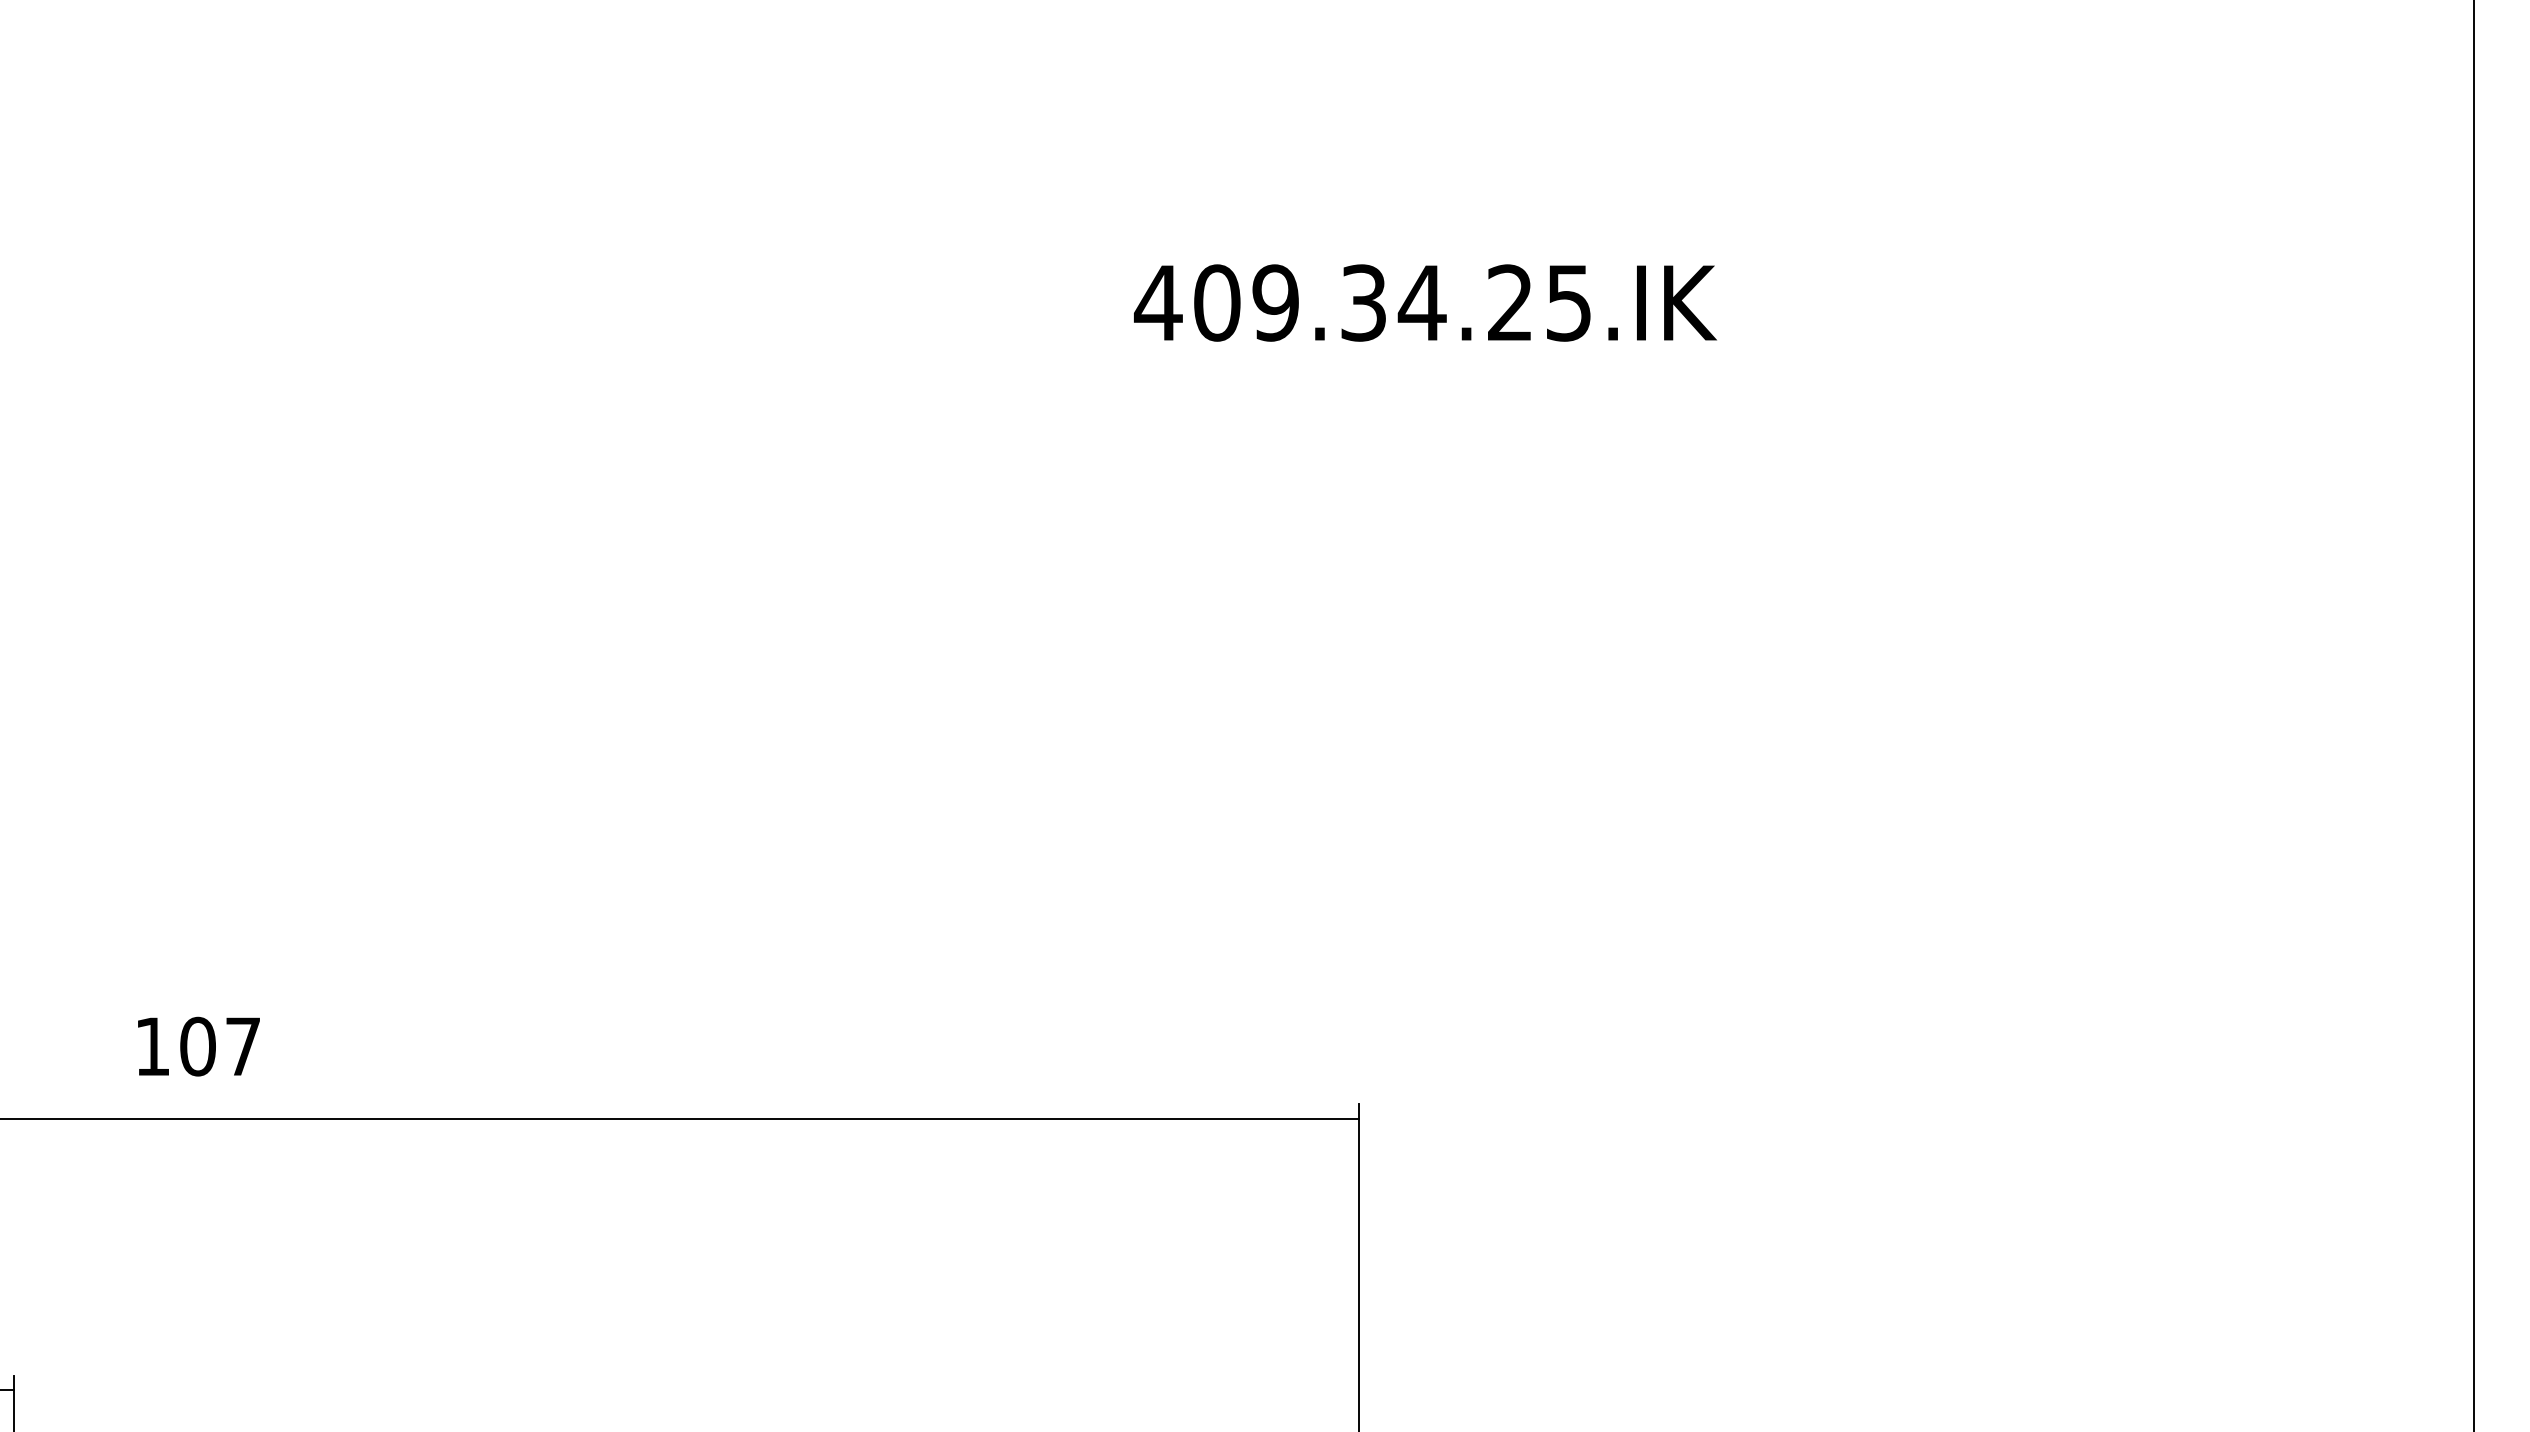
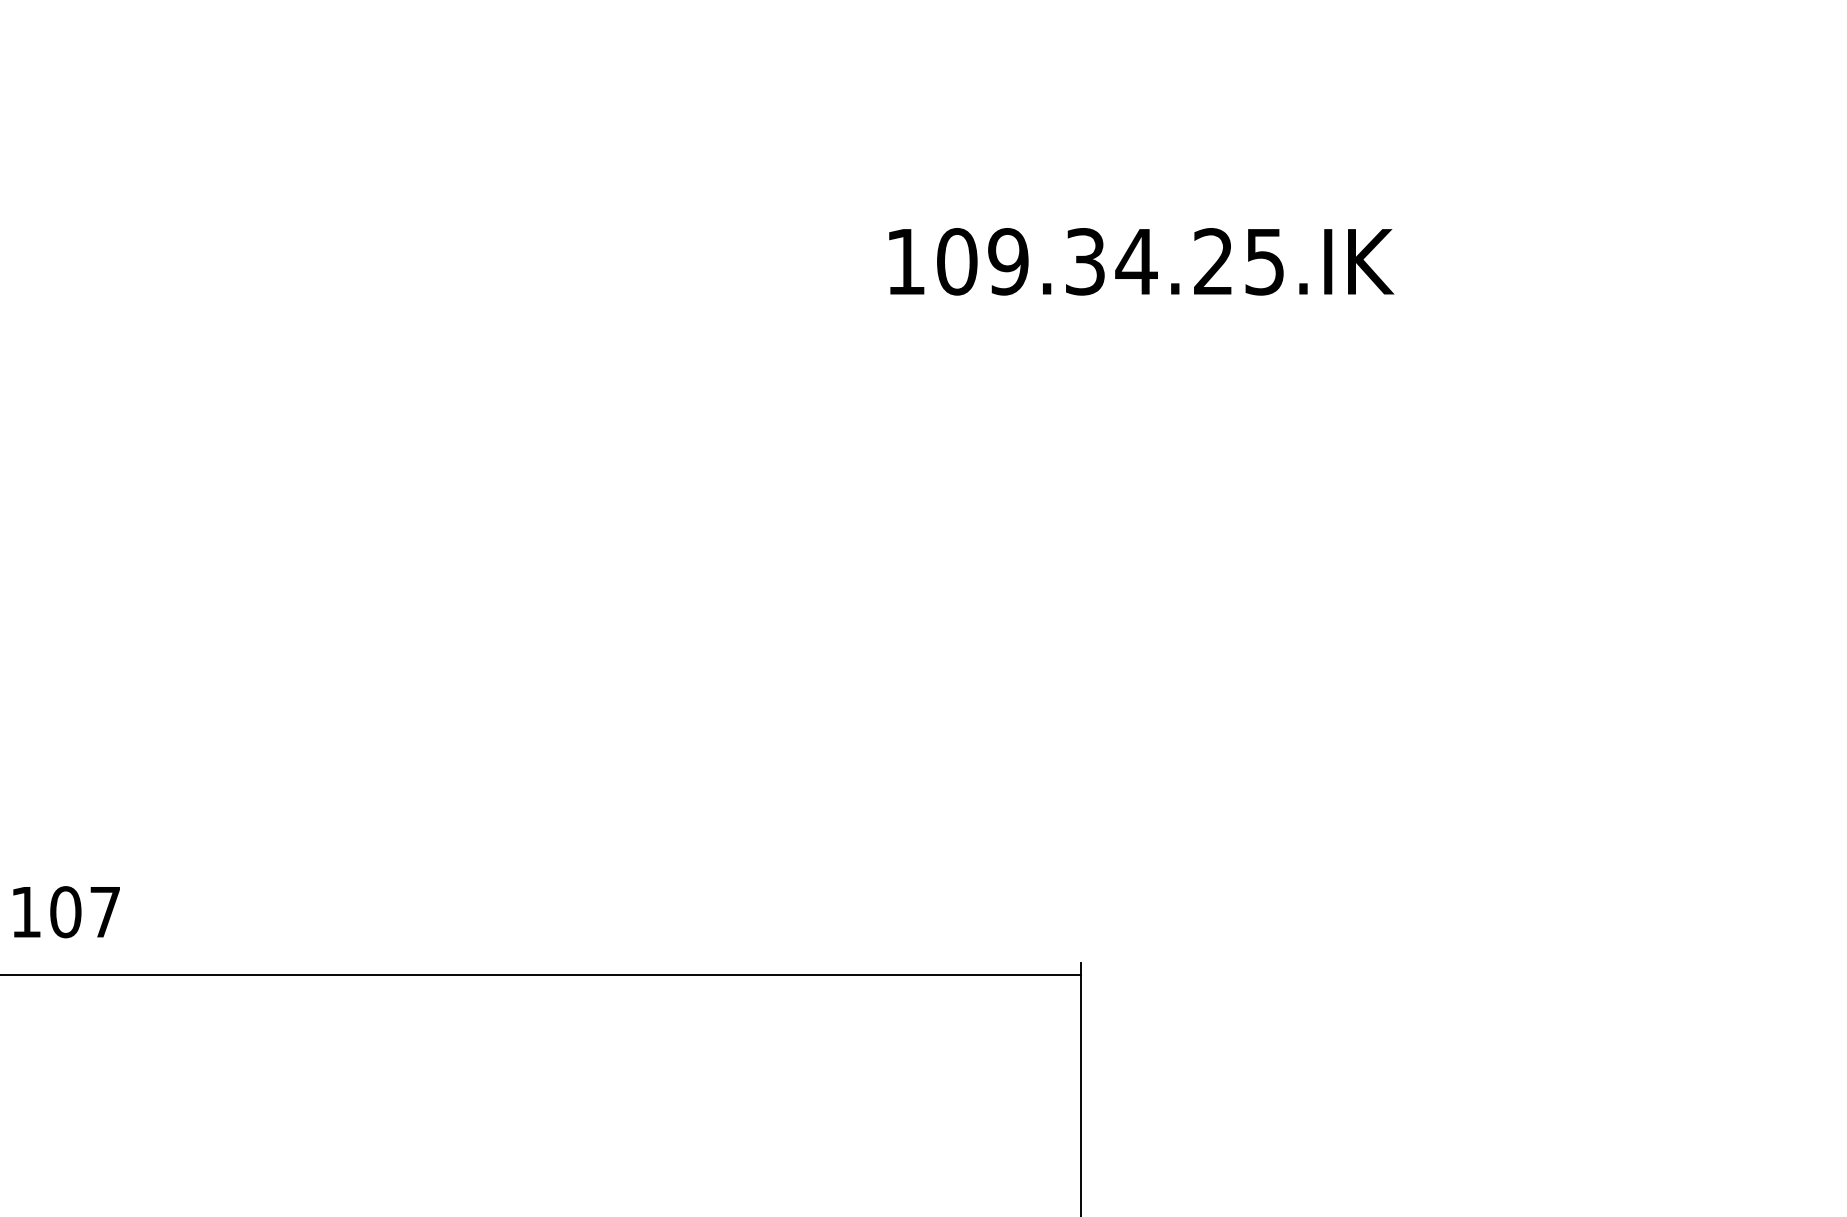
text: (1157, 302) -> (904, 261), 409.34.25.IK -> 109.34.25.IK

